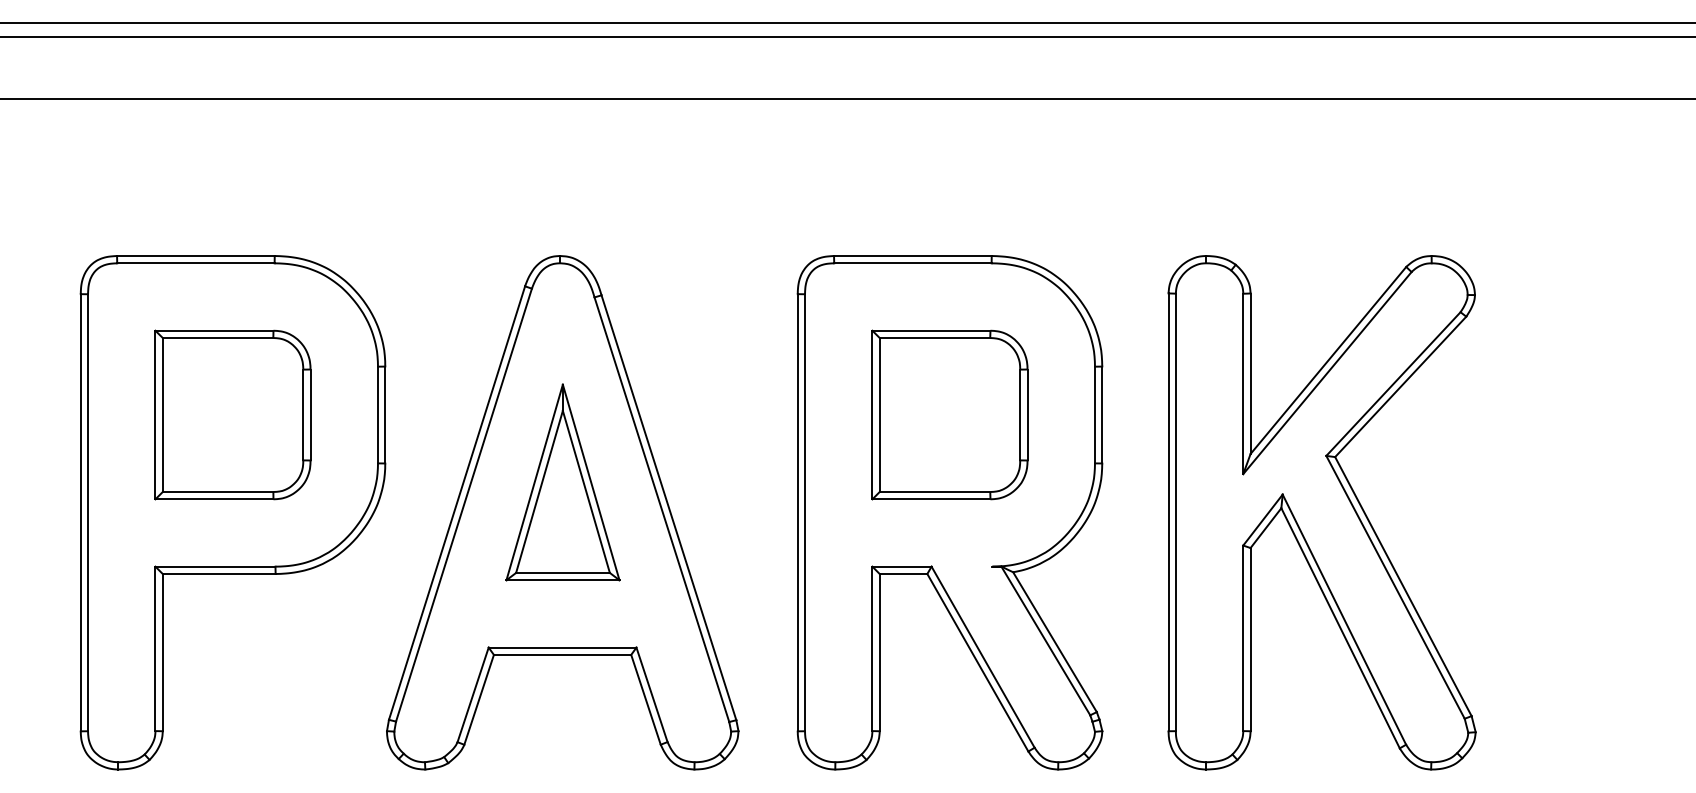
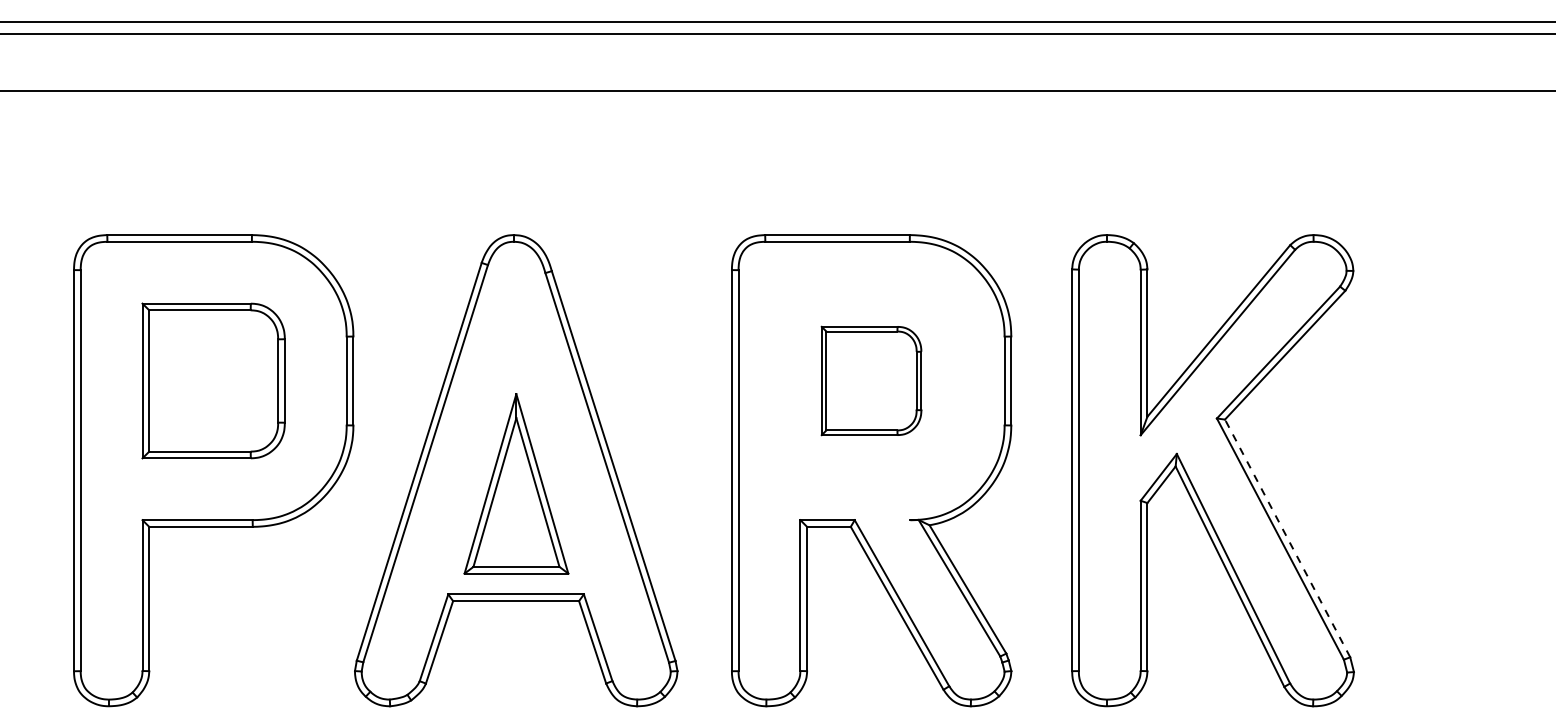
part: (949, 414) -> (871, 380), size x0.7
part: (563, 482) -> (516, 483), moved
line: (1403, 585) -> (1287, 537), solid -> dashed

